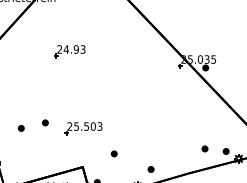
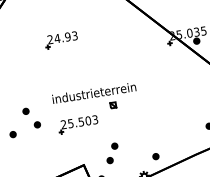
part: (69, 51) -> (61, 40), moved
part: (36, 108) -> (25, 111), added
part: (102, 108) -> (95, 100), added
part: (107, 166) -> (109, 160), added

